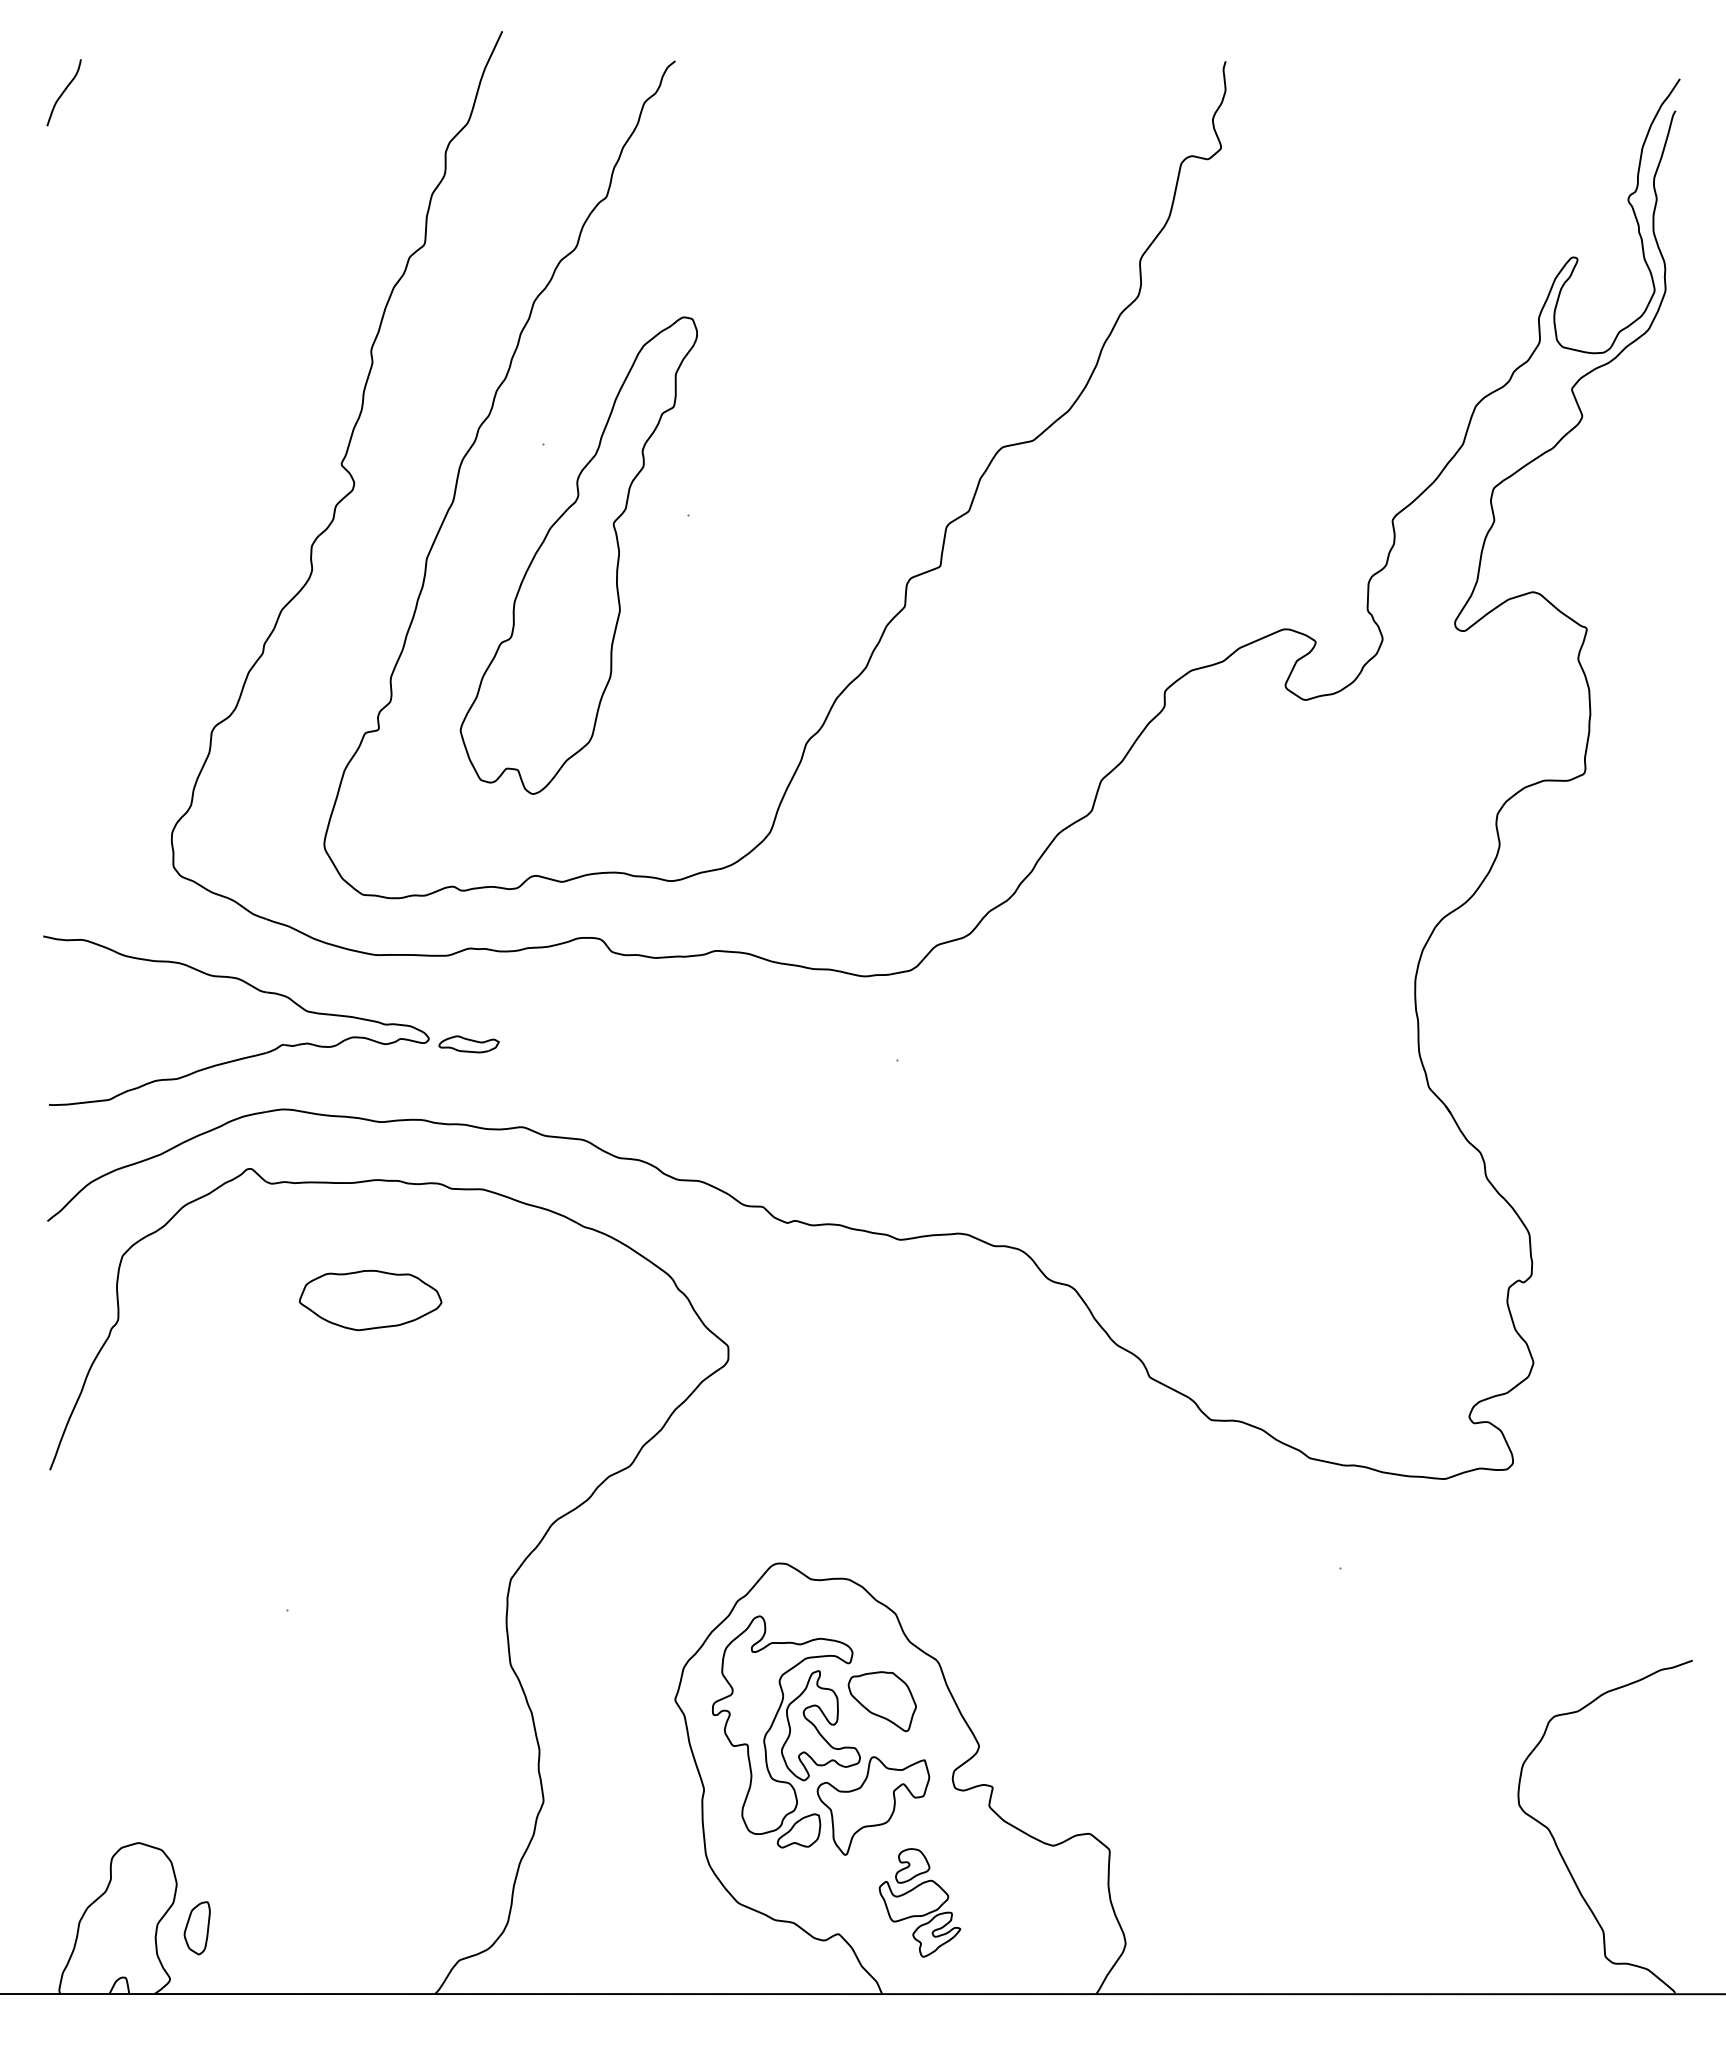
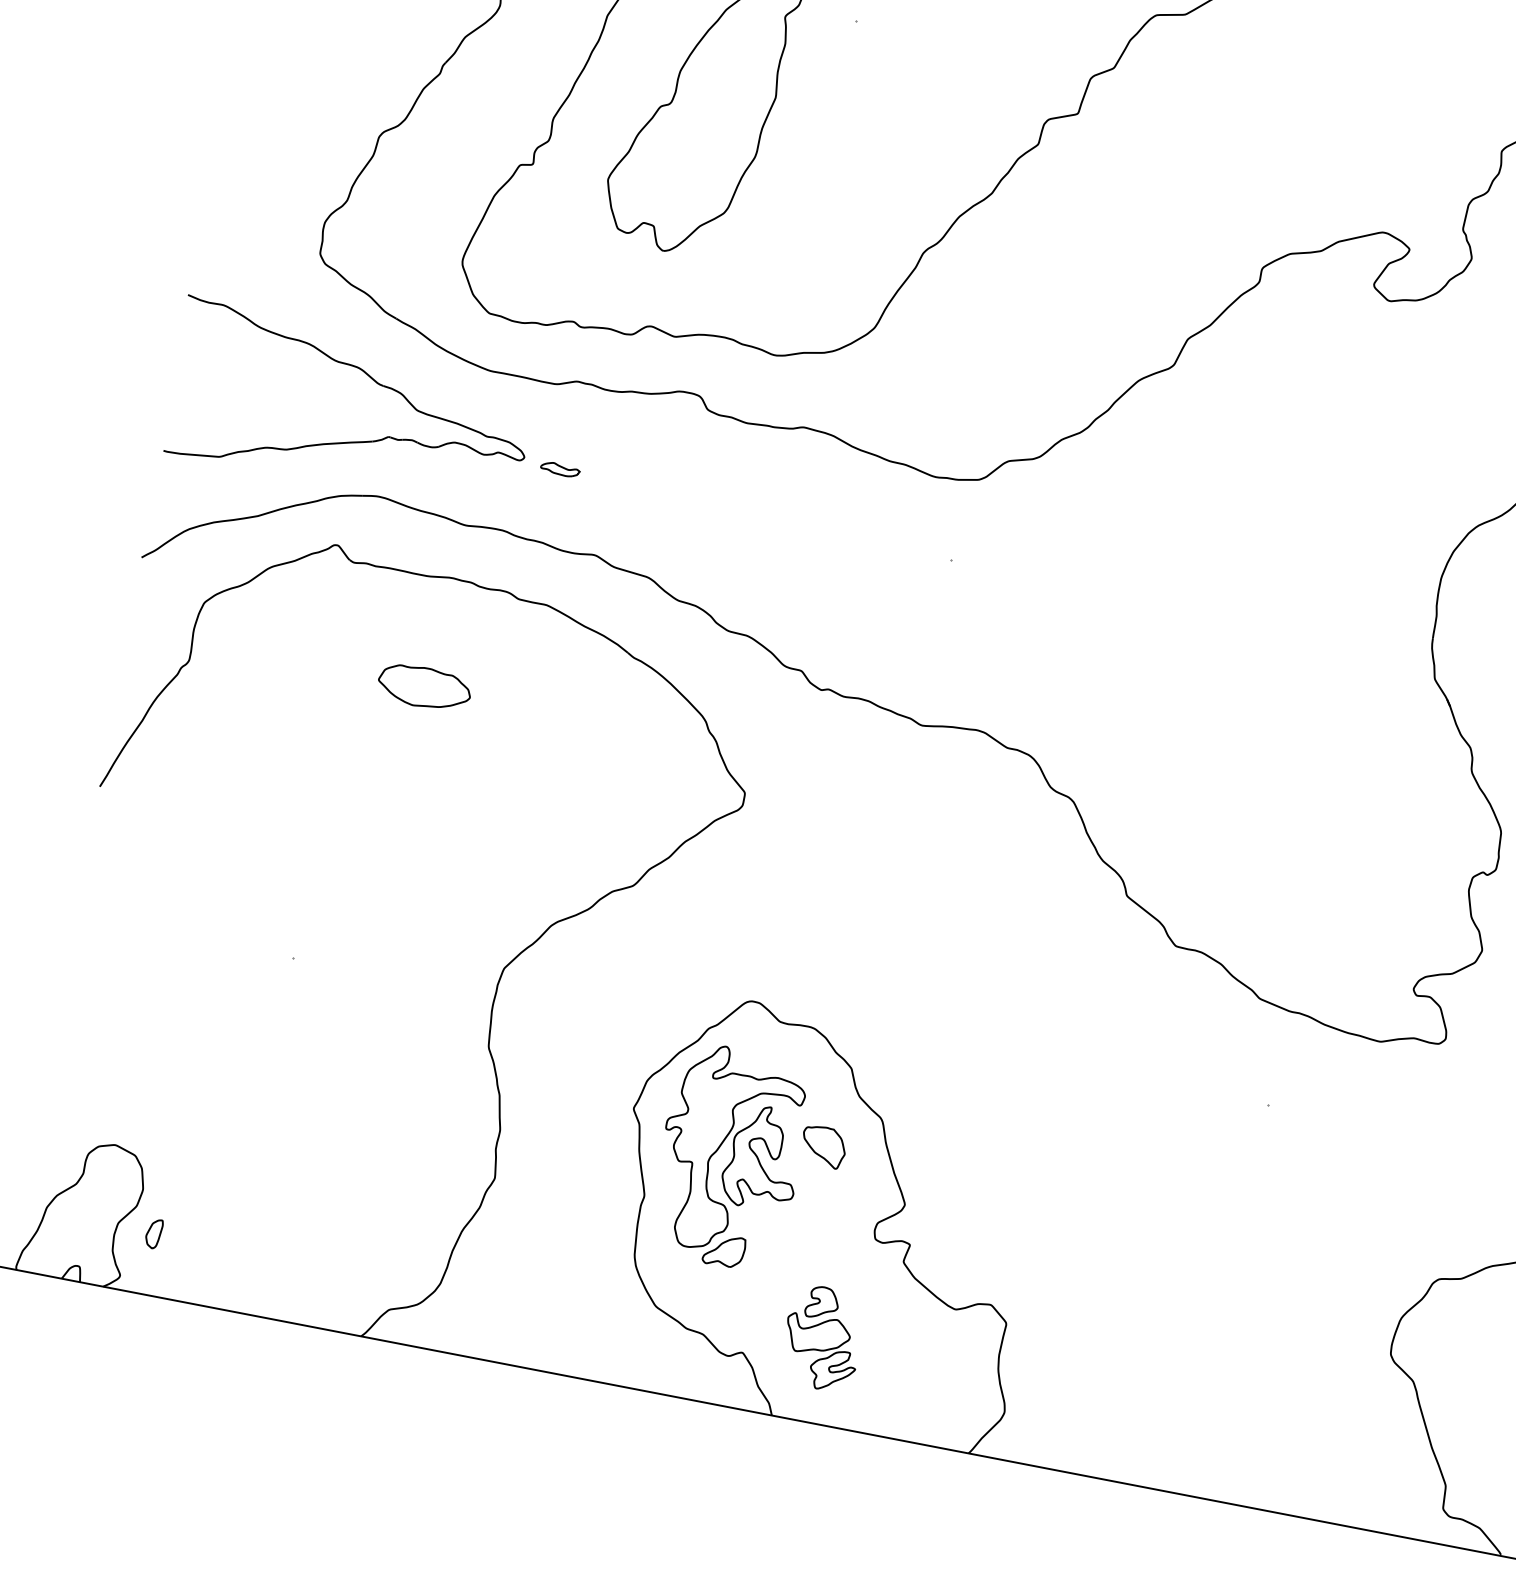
part: (468, 1044) -> (559, 469), size x0.7
part: (370, 1300) -> (424, 687), size x0.7
part: (881, 1701) -> (823, 1146), size x0.7
part: (873, 1805) -> (797, 1240), removed
part: (196, 1928) -> (153, 1233), size x0.6

